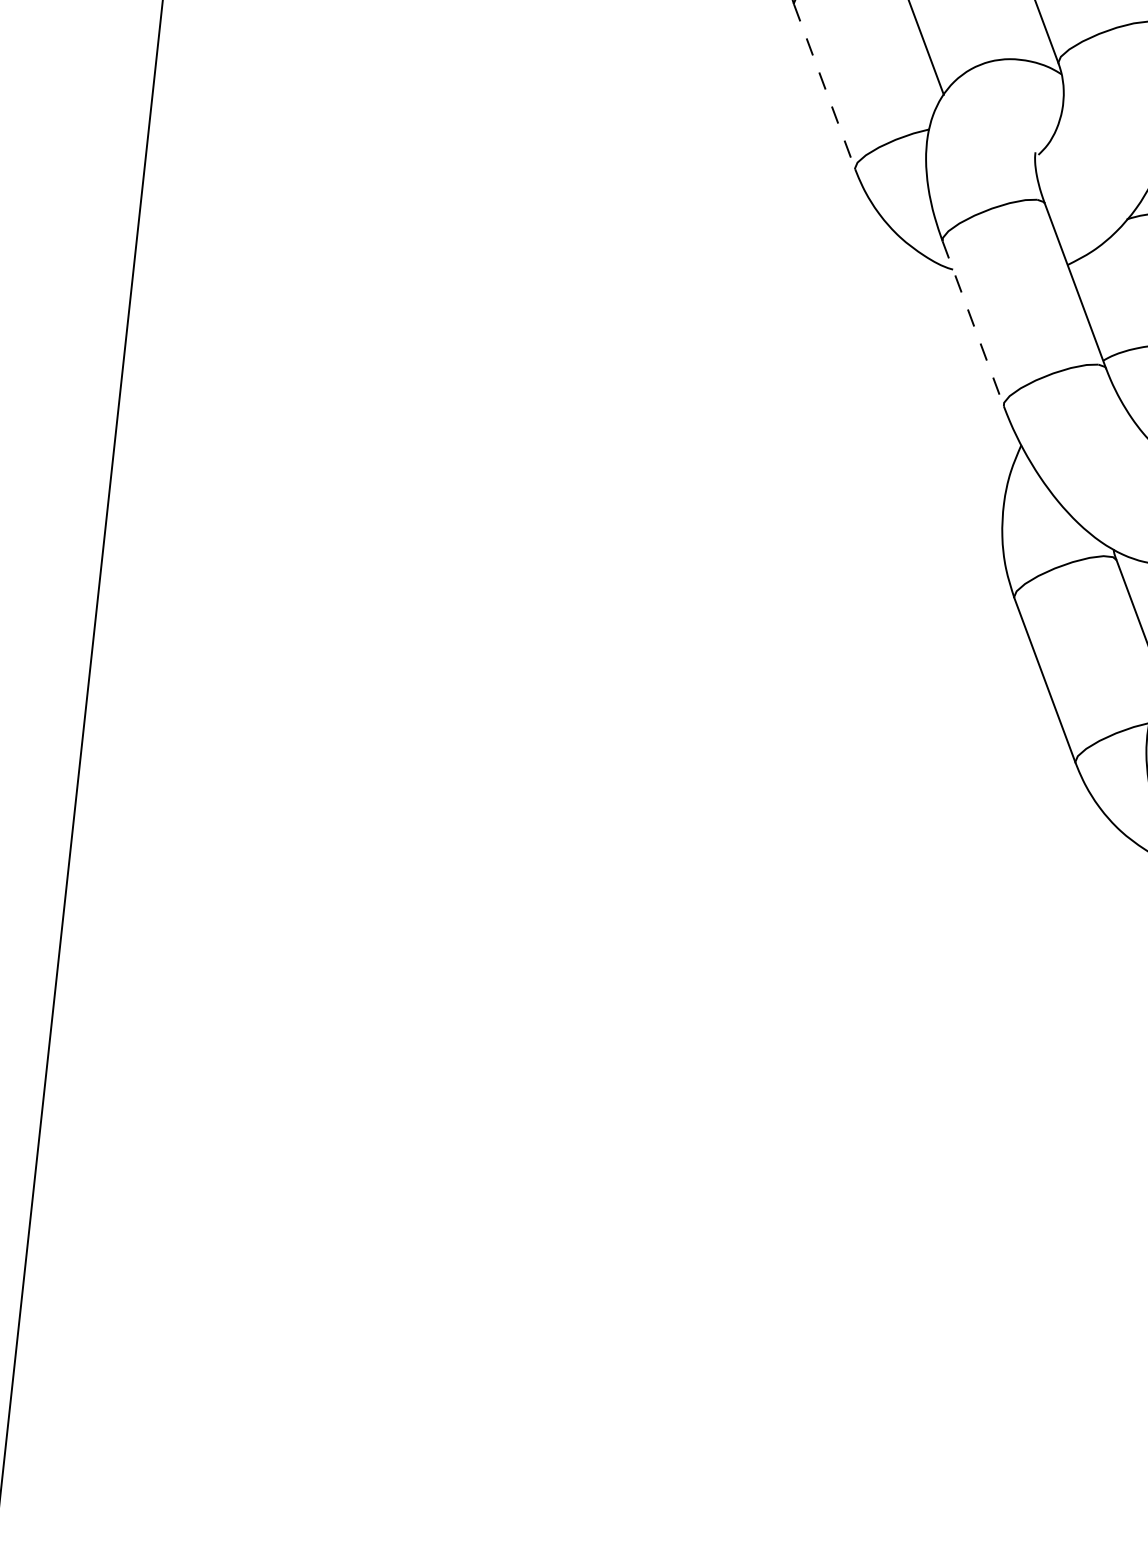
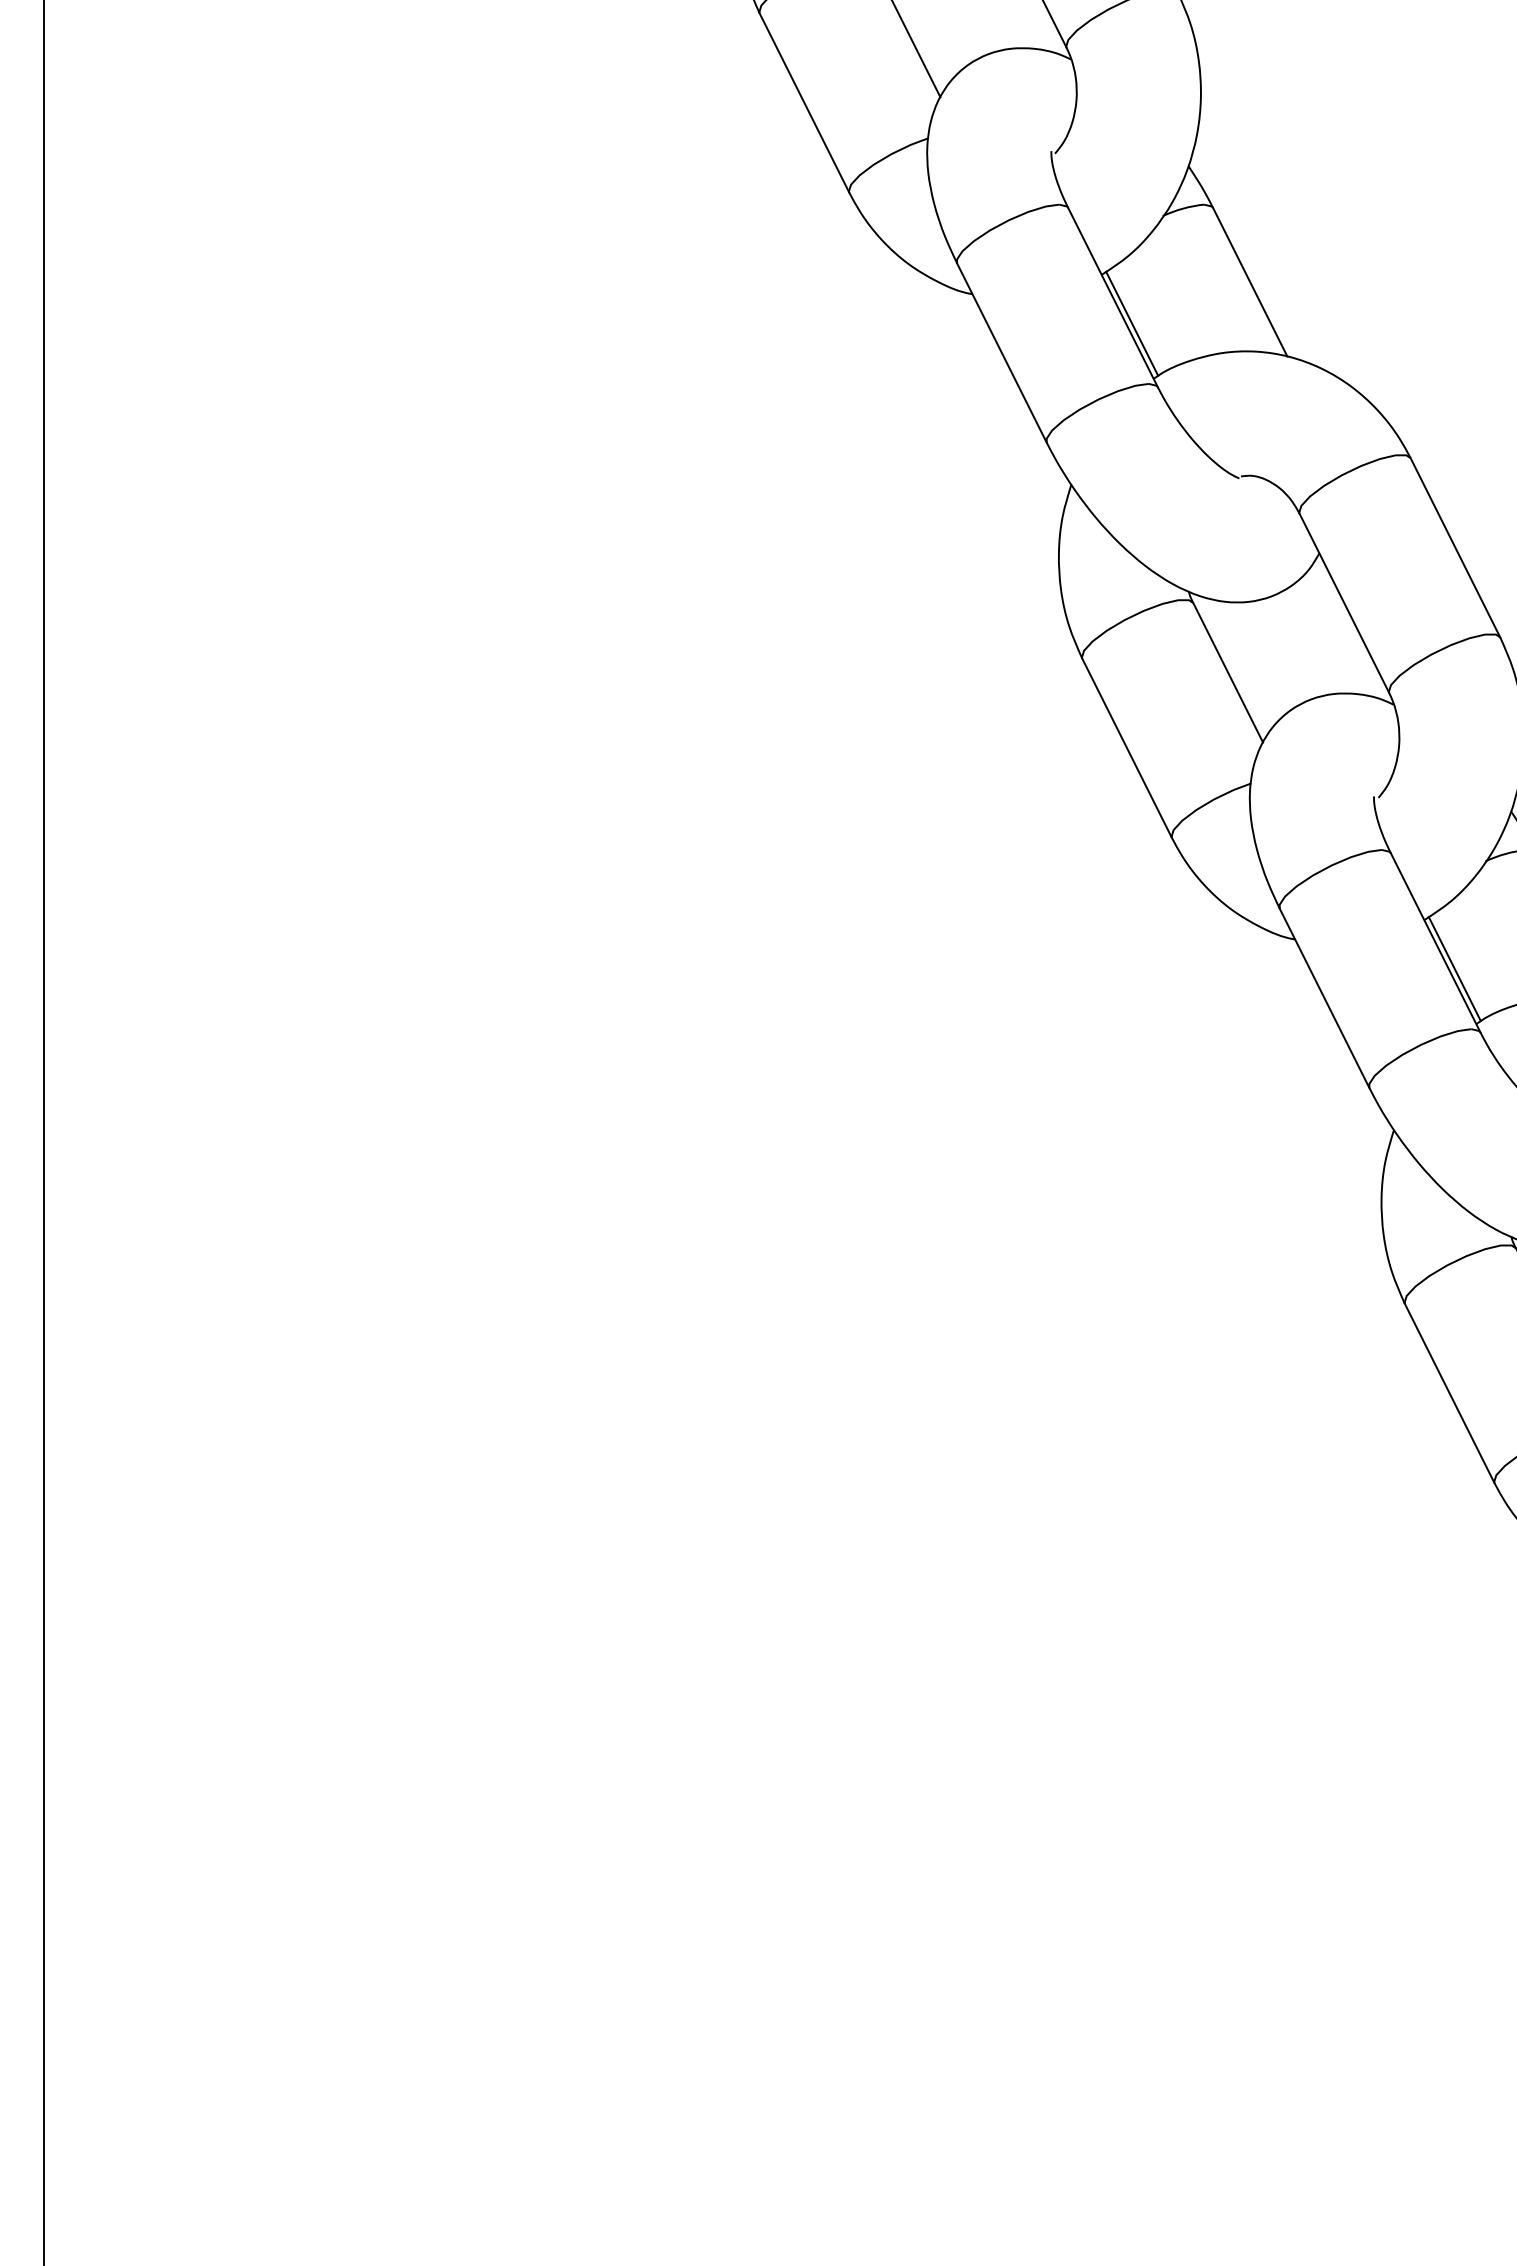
line: (824, 87) -> (804, 103), dashed -> solid
line: (1089, 310) -> (1132, 323), added
line: (973, 324) -> (1002, 353), dashed -> solid

